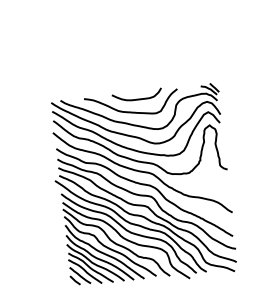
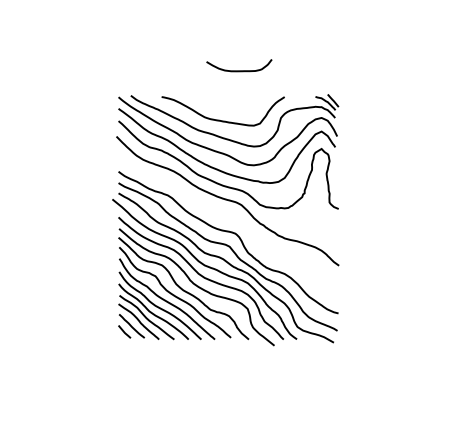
curve: (137, 99) -> (239, 70), moved
curve: (145, 185) -> (229, 218), removed

